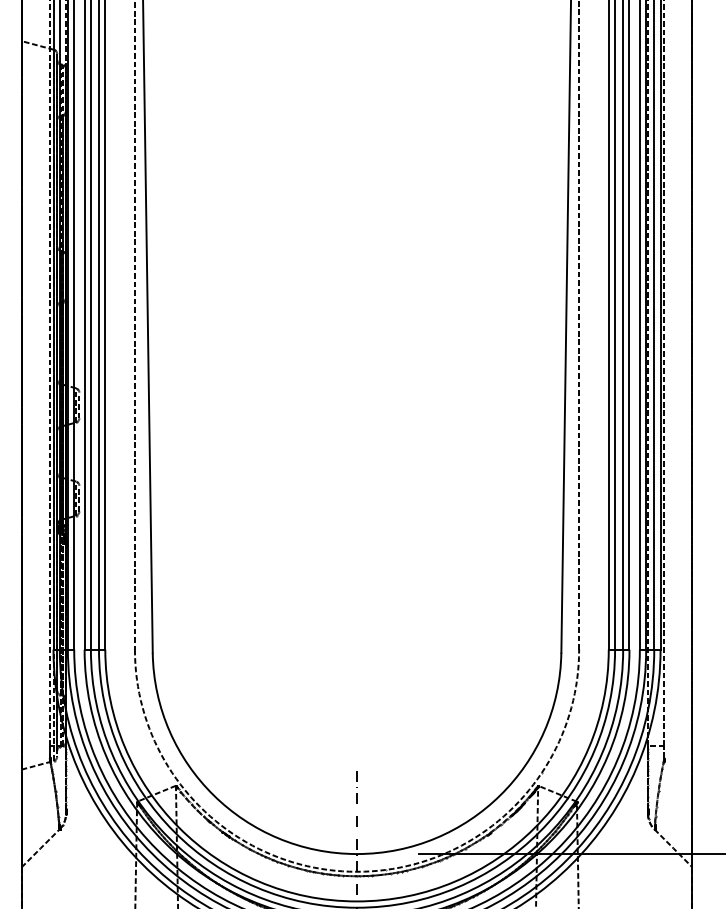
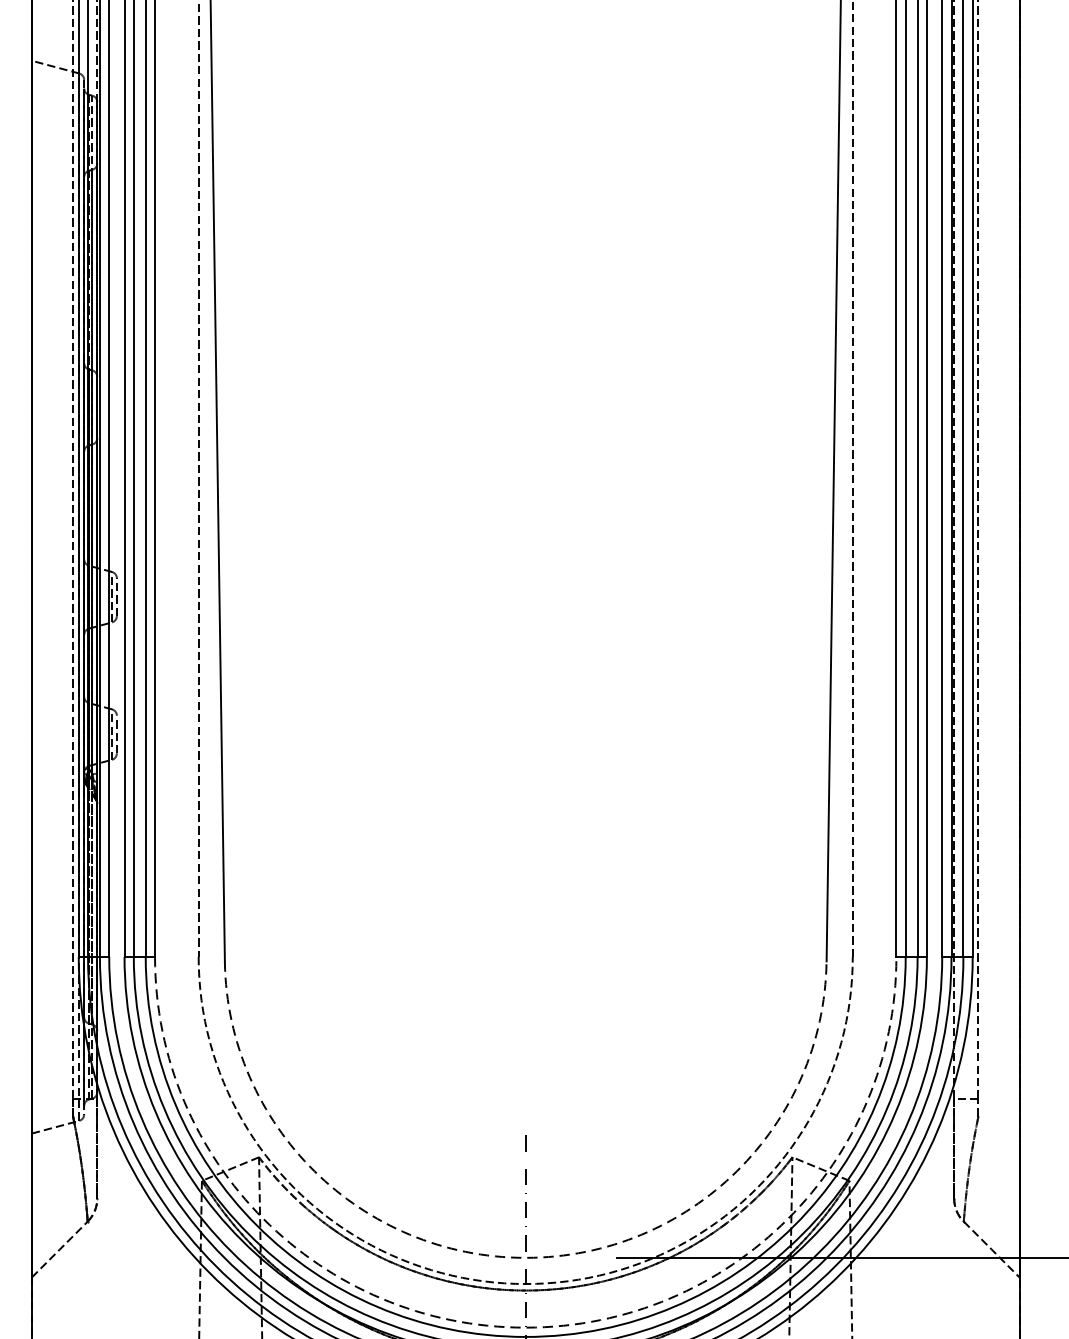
arc: (357, 854) -> (526, 1258), solid -> dashed
arc: (357, 901) -> (526, 1327), solid -> dashed

